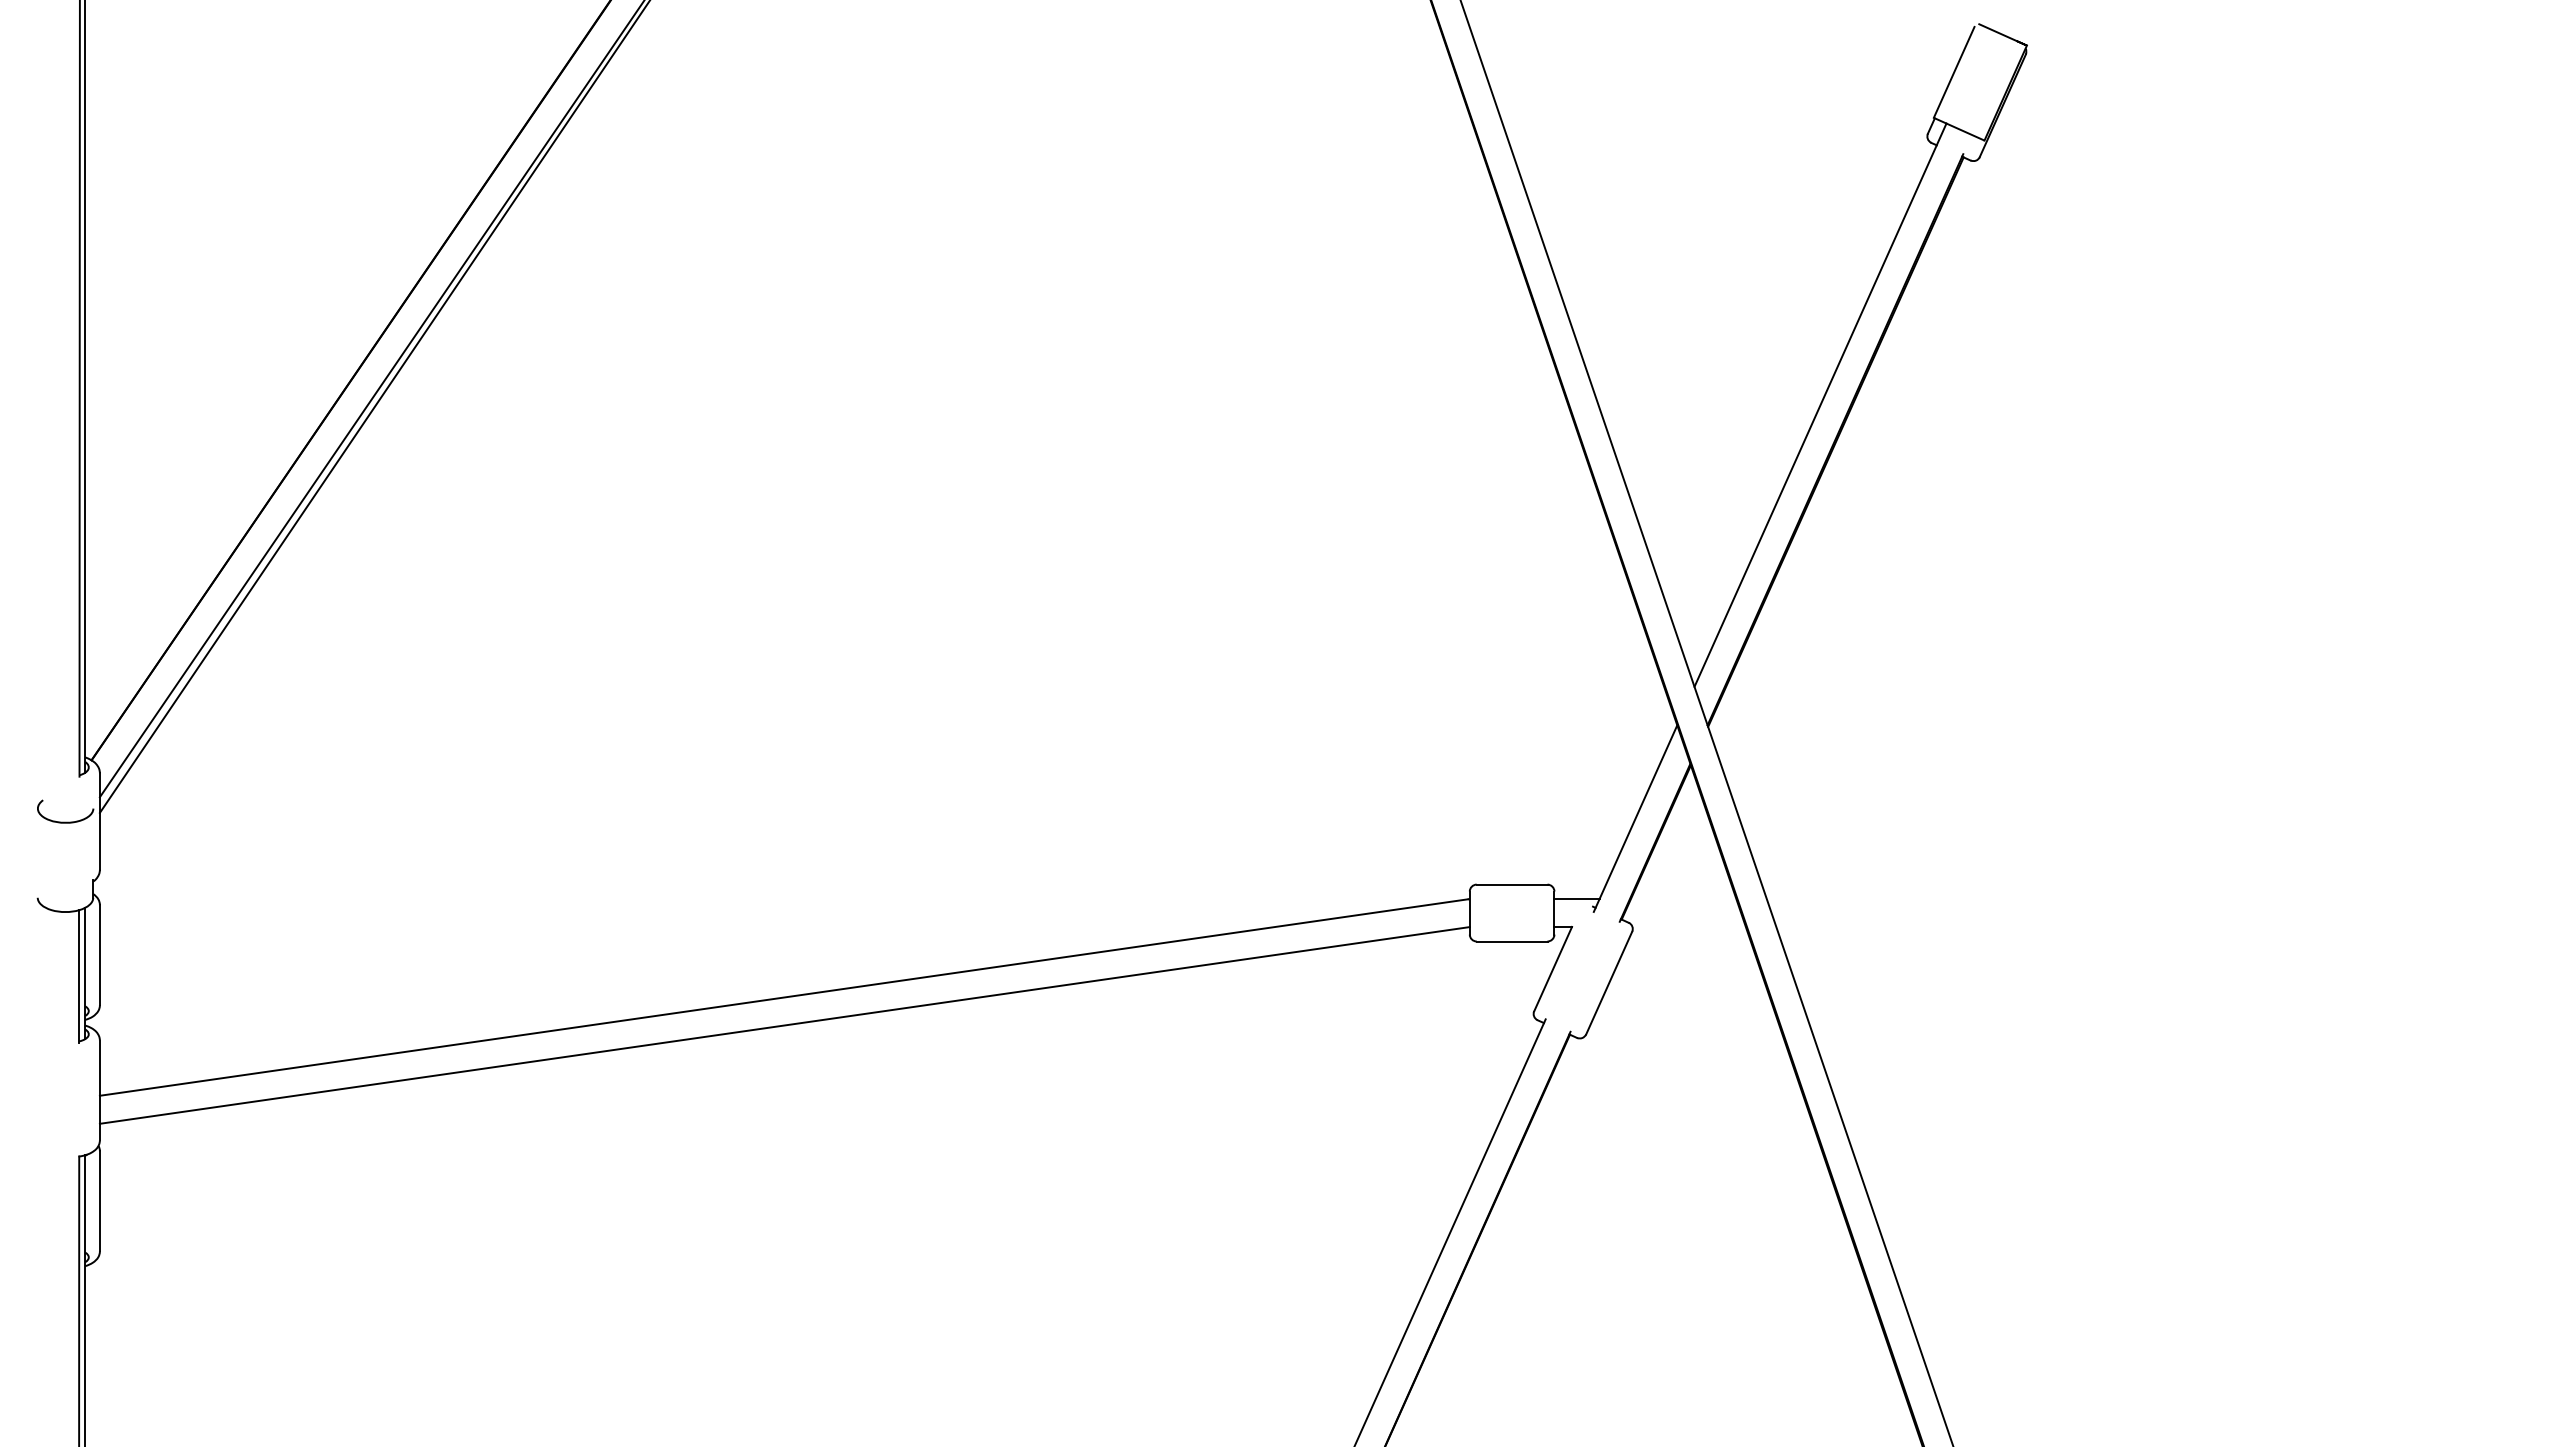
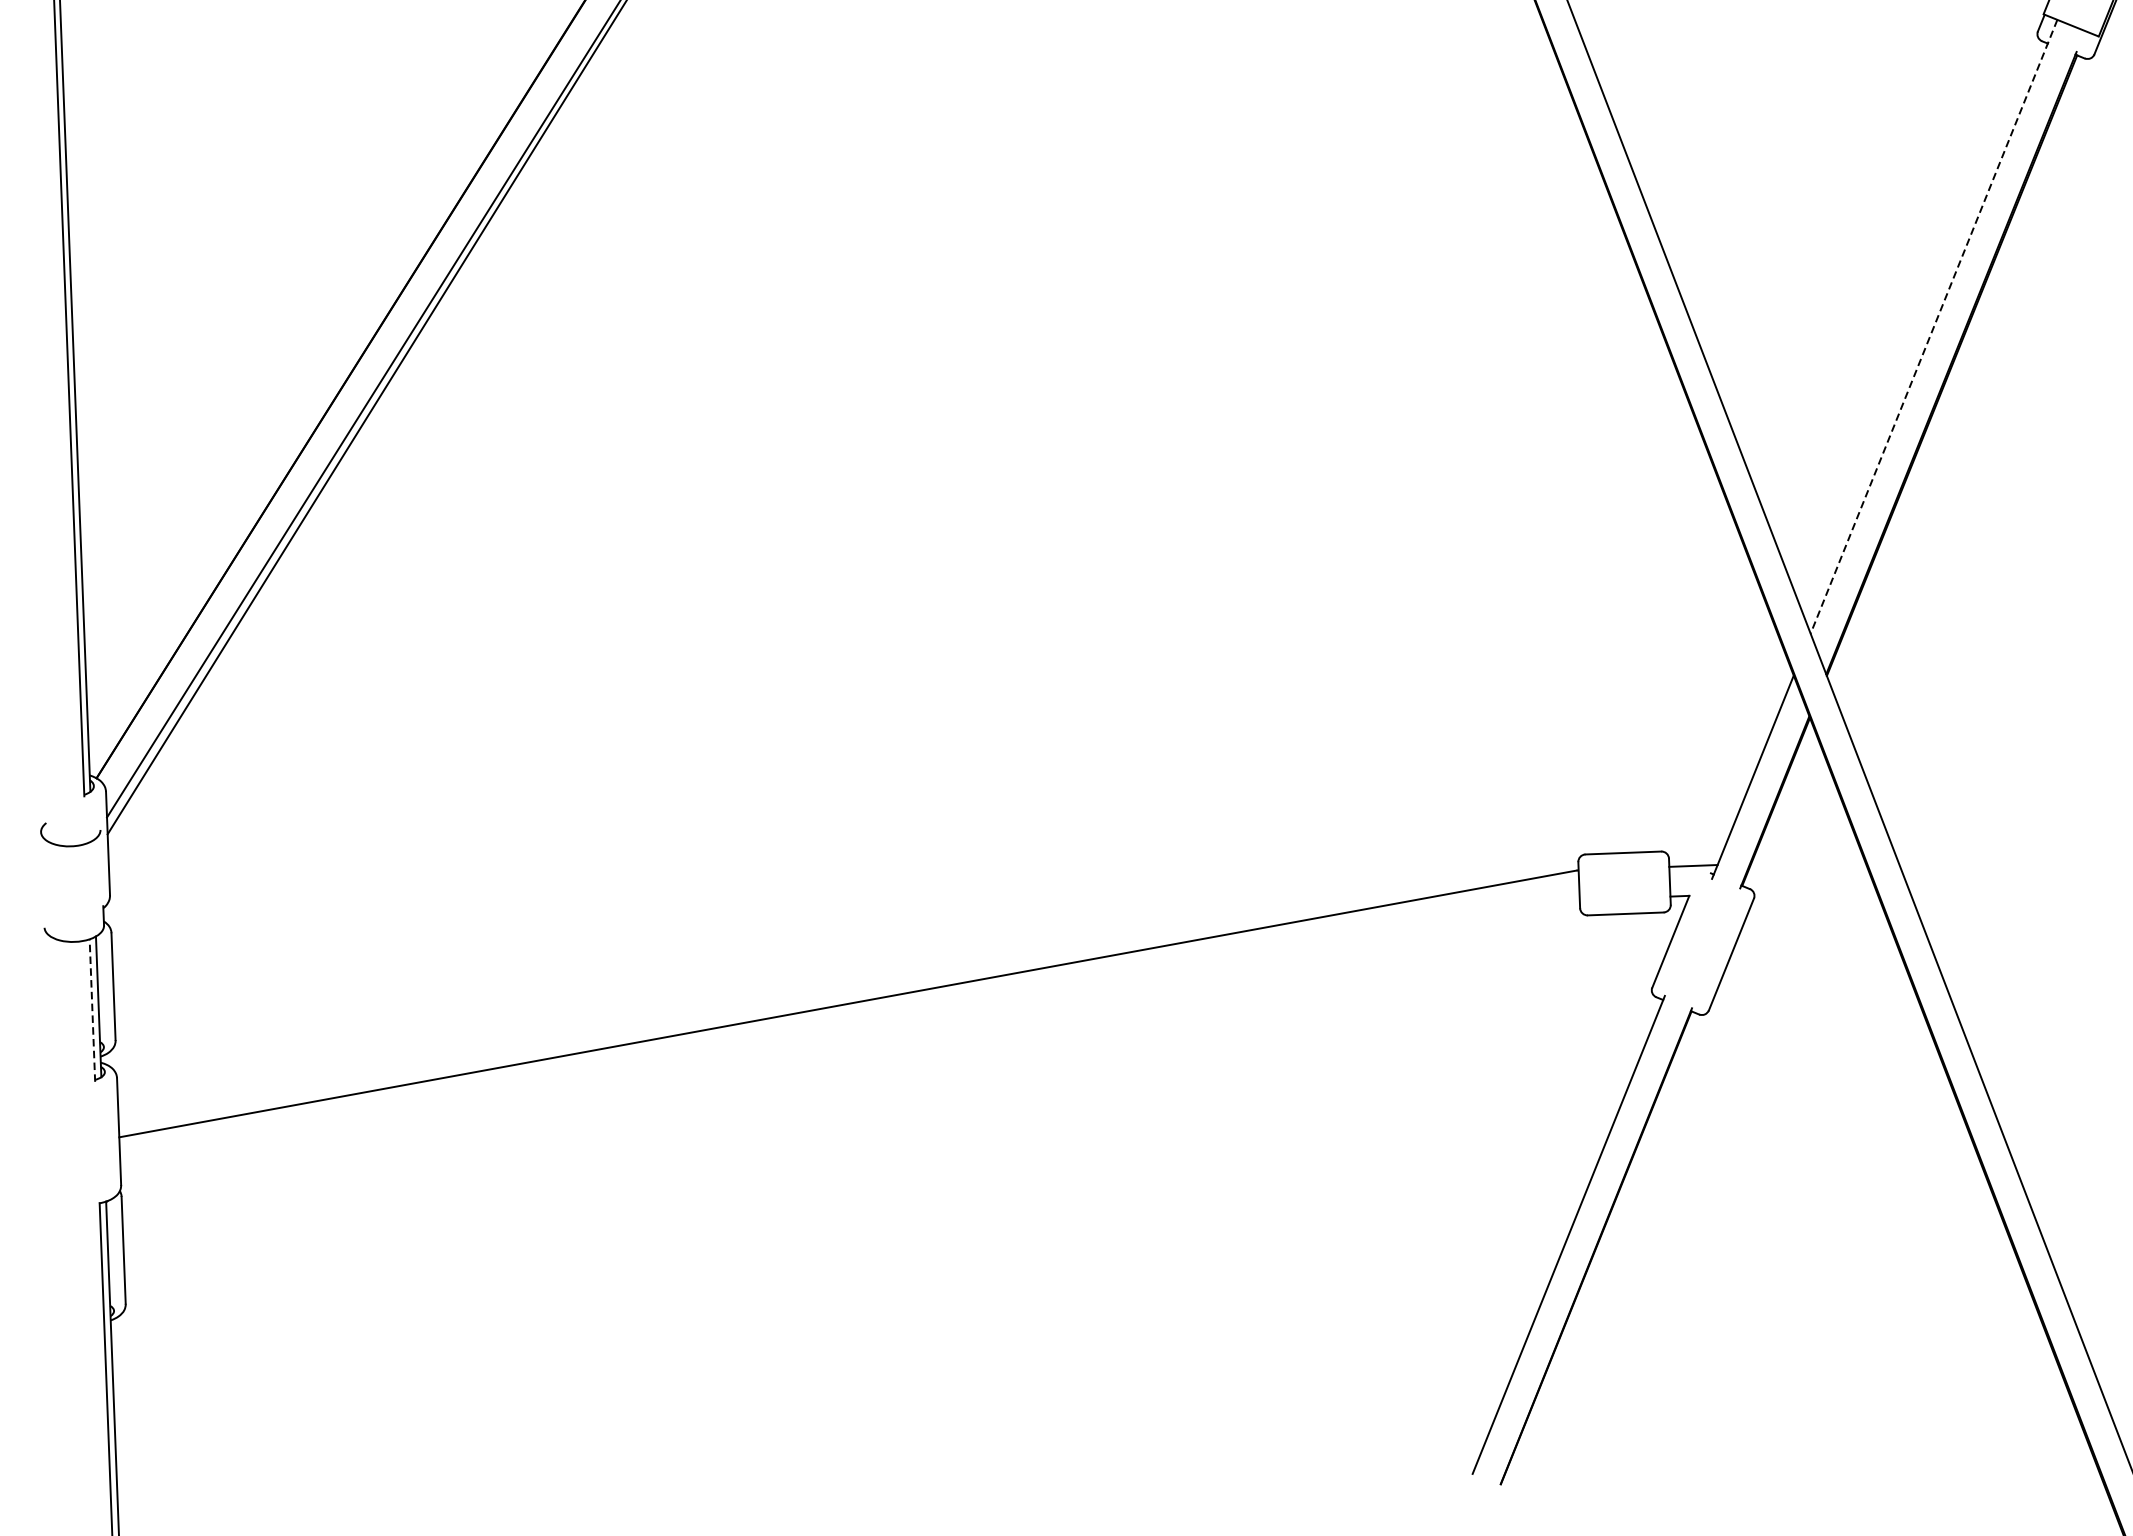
line: (1820, 405) -> (1934, 327), solid -> dashed
line: (79, 976) -> (92, 1010), solid -> dashed
line: (784, 1025) -> (849, 1033), removed

